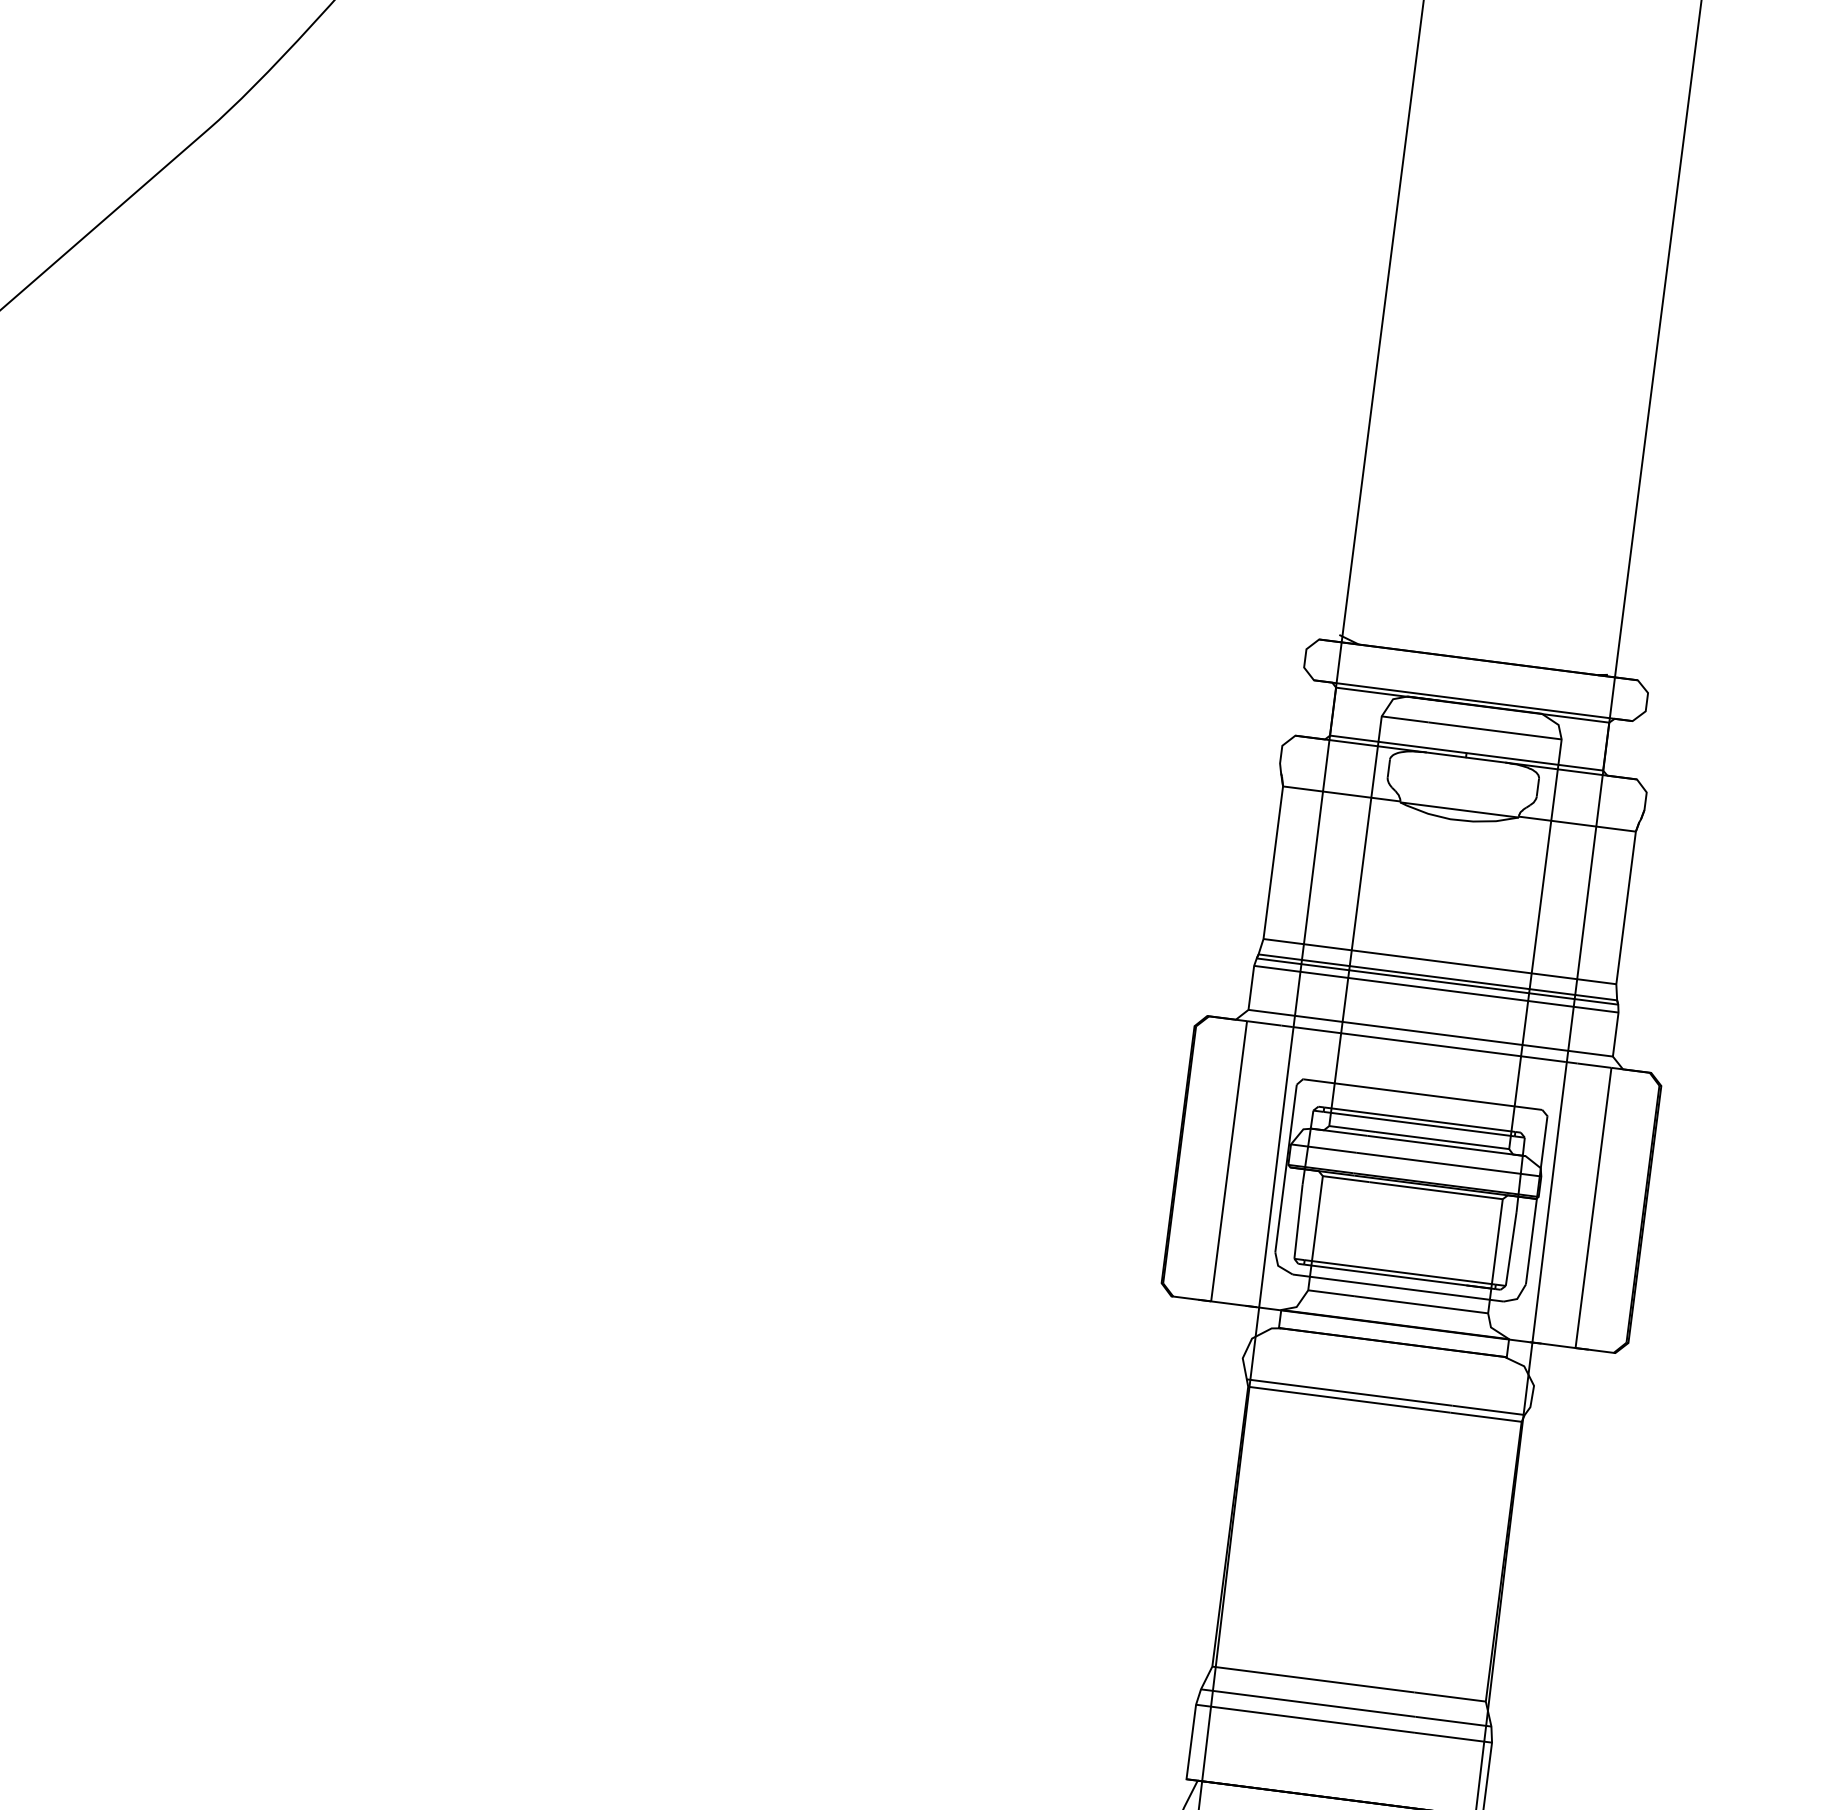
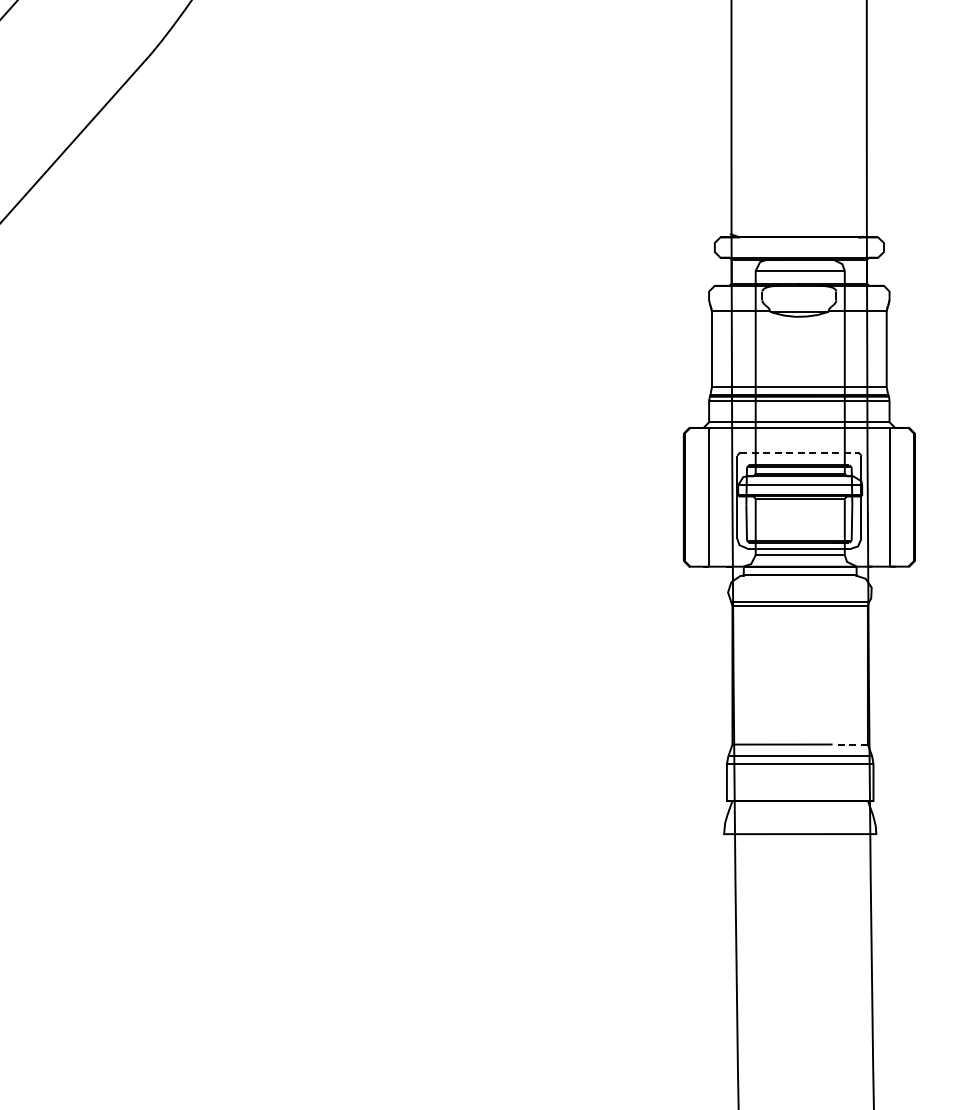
line: (1423, 1094) -> (799, 452), solid -> dashed
line: (1450, 1697) -> (850, 744), solid -> dashed

